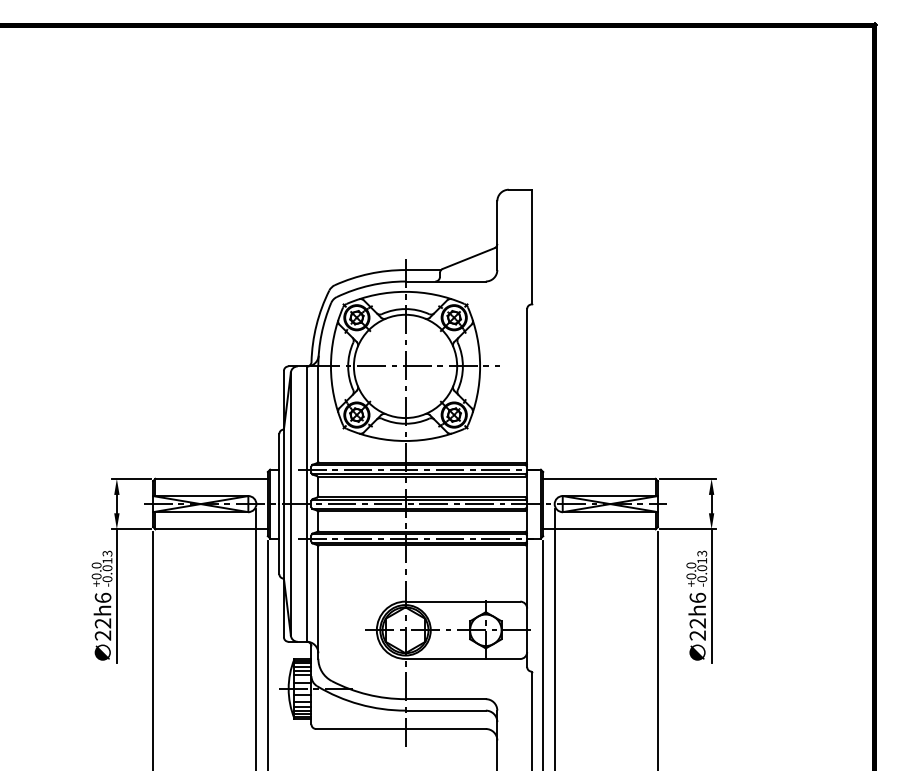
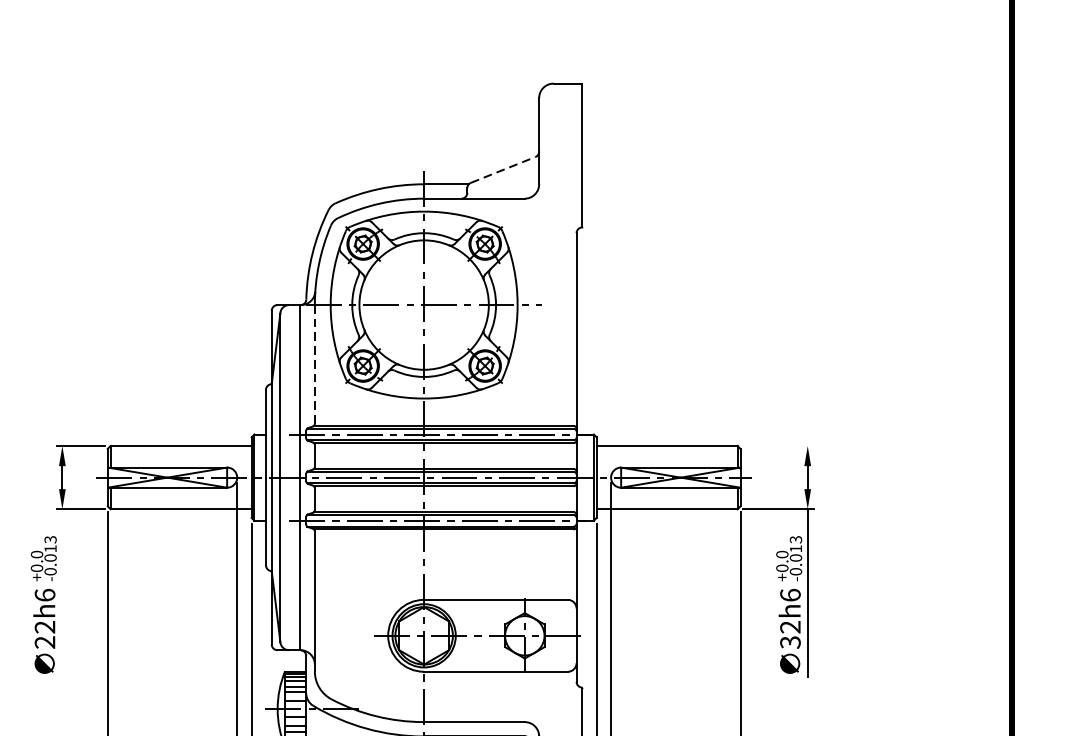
line: (468, 258) -> (503, 169), solid -> dashed
line: (318, 413) -> (315, 364), solid -> dashed
line: (688, 478) -> (778, 445), removed
line: (116, 595) -> (61, 592), removed
text: (698, 635) -> (791, 642), 22h6 -> 32h6

